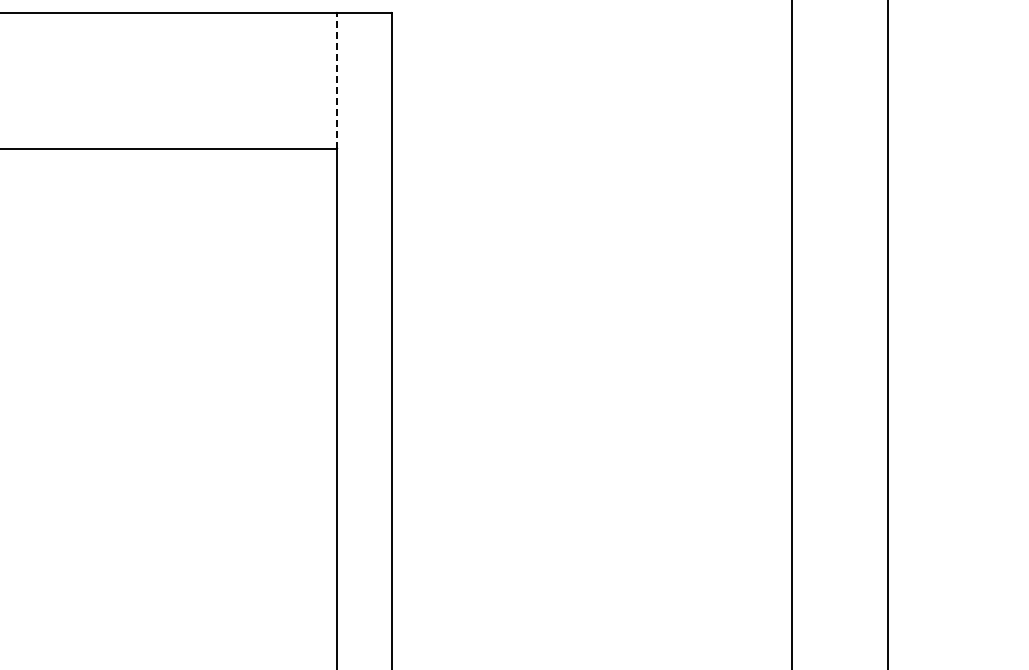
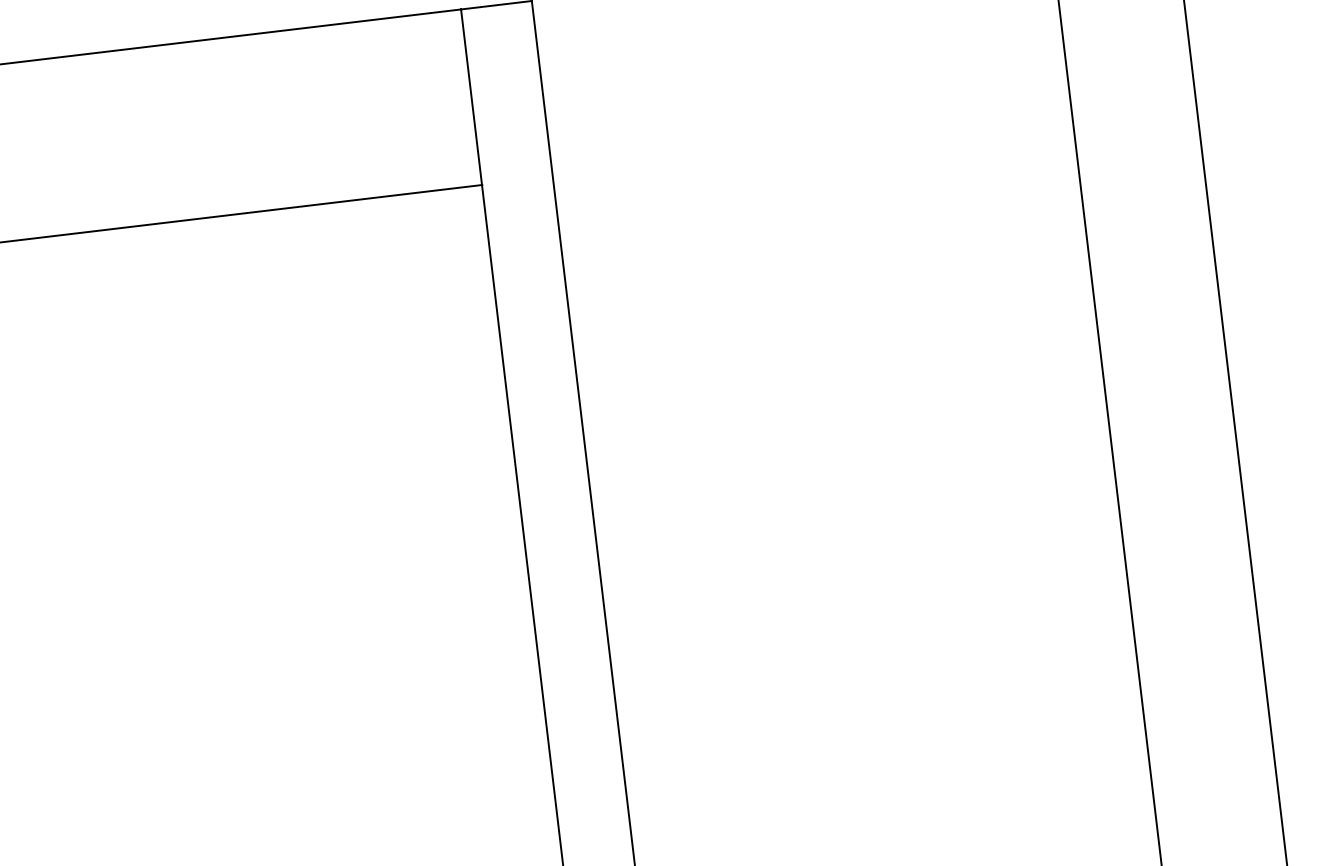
line: (336, 80) -> (470, 96), dashed -> solid

